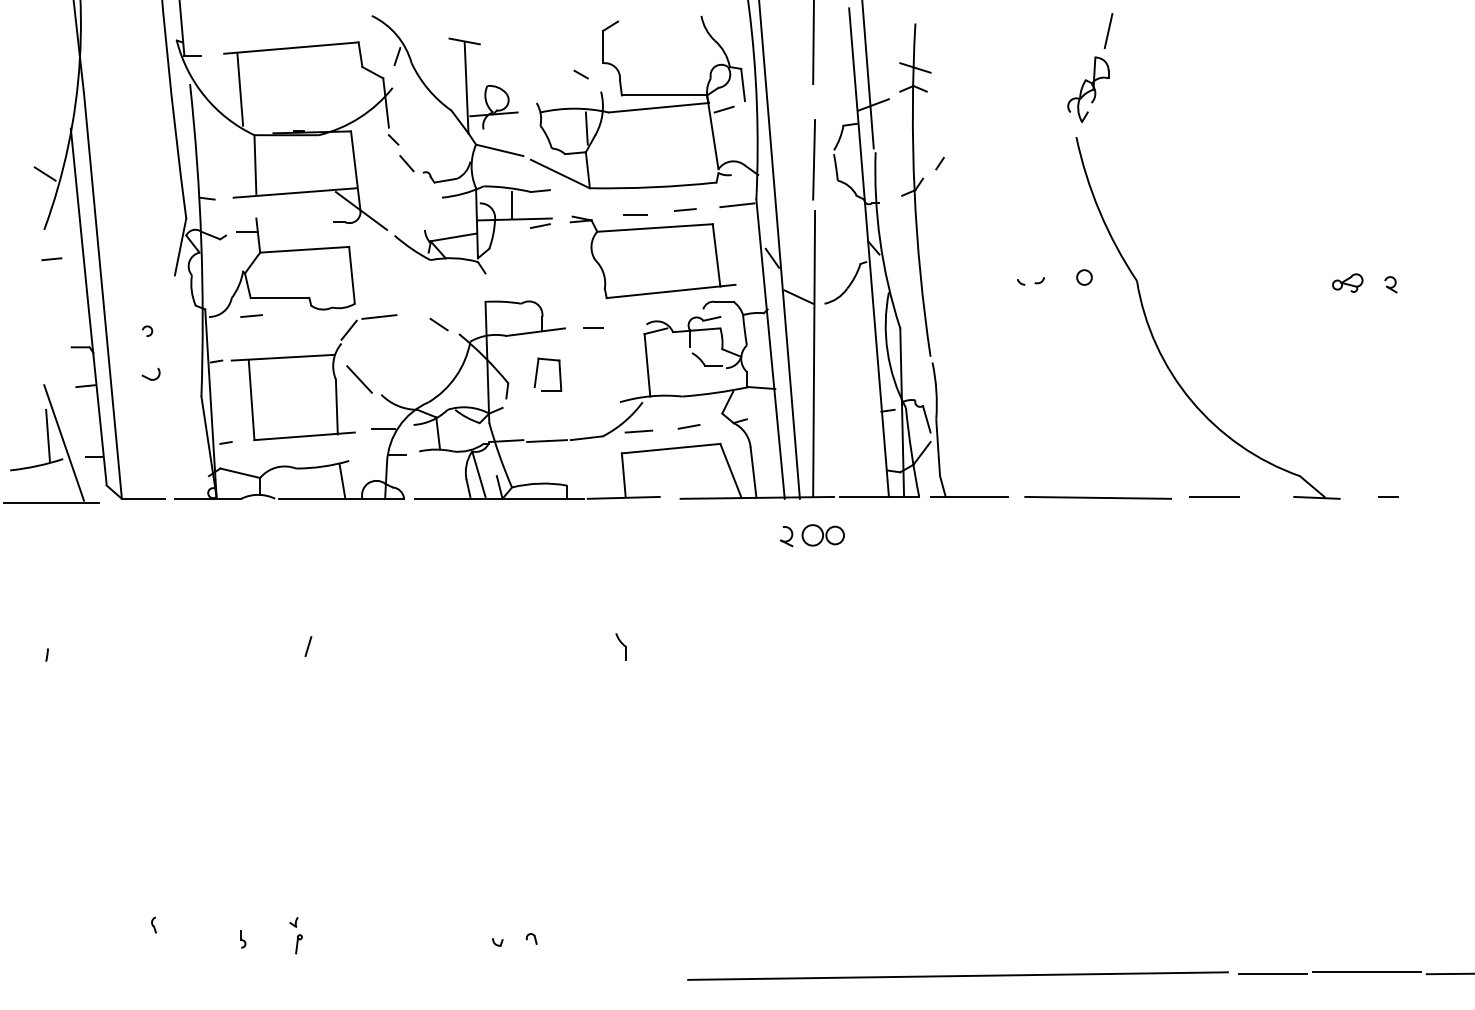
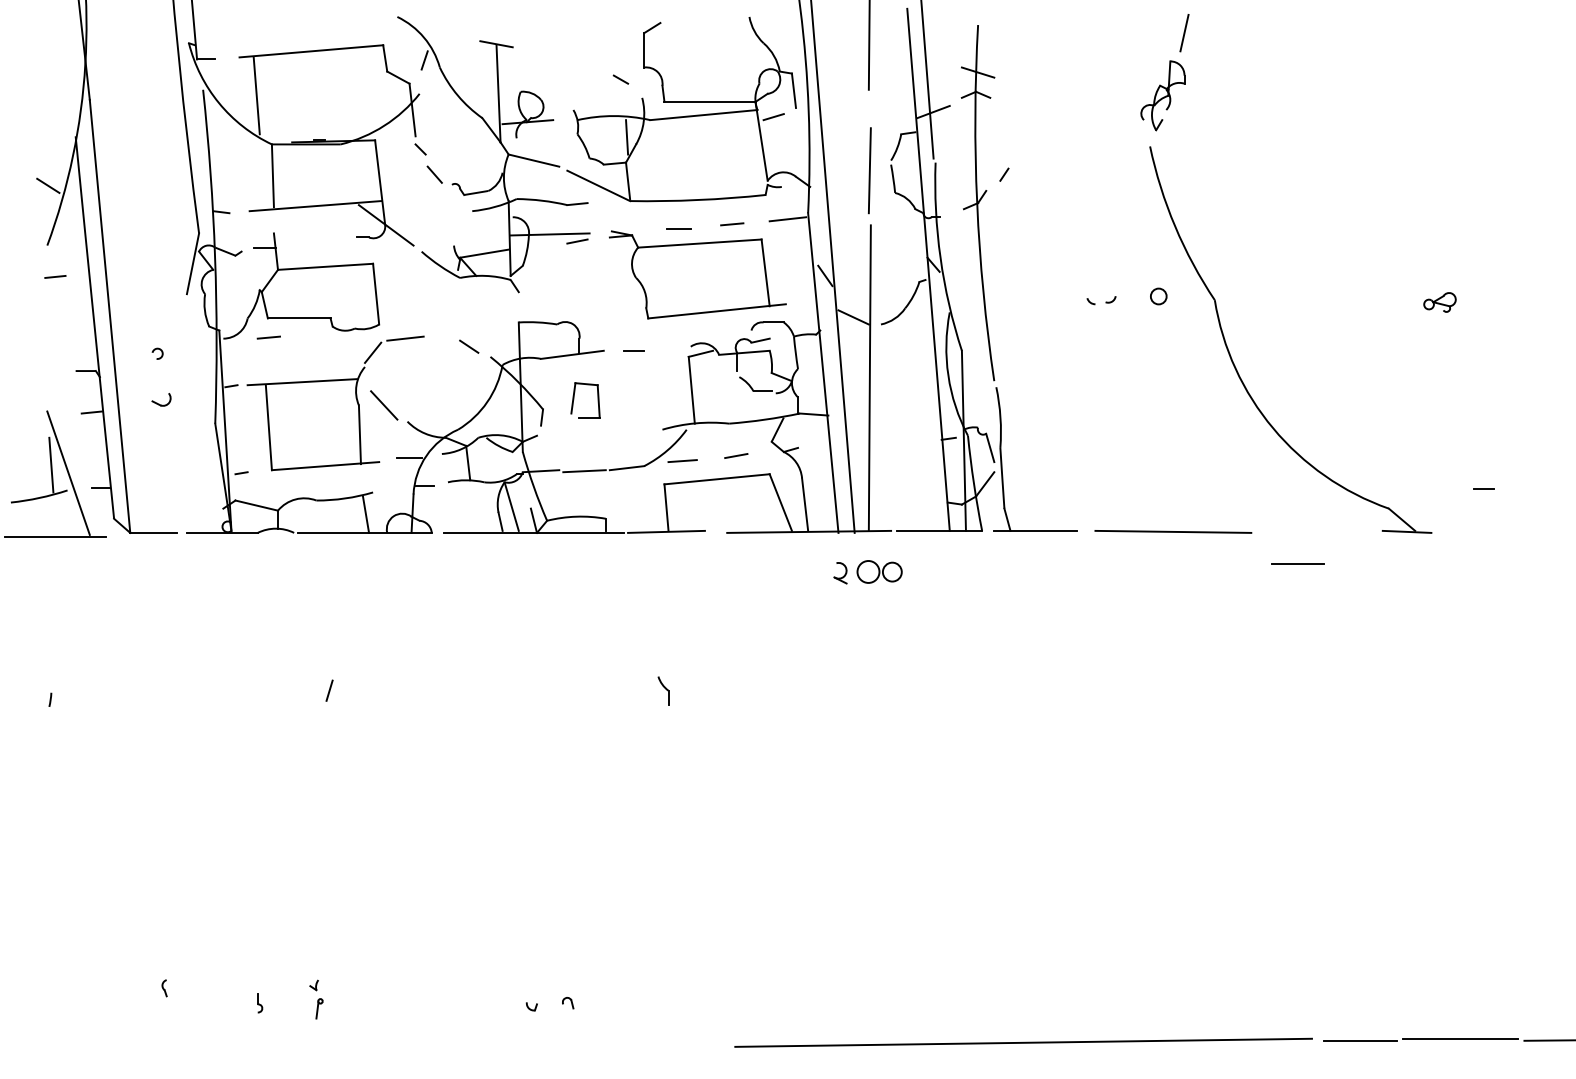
line: (512, 205) -> (547, 219), removed
part: (1390, 284) -> (1485, 303), removed
line: (1214, 496) -> (1297, 563), moved
line: (1388, 496) -> (1483, 488), moved

